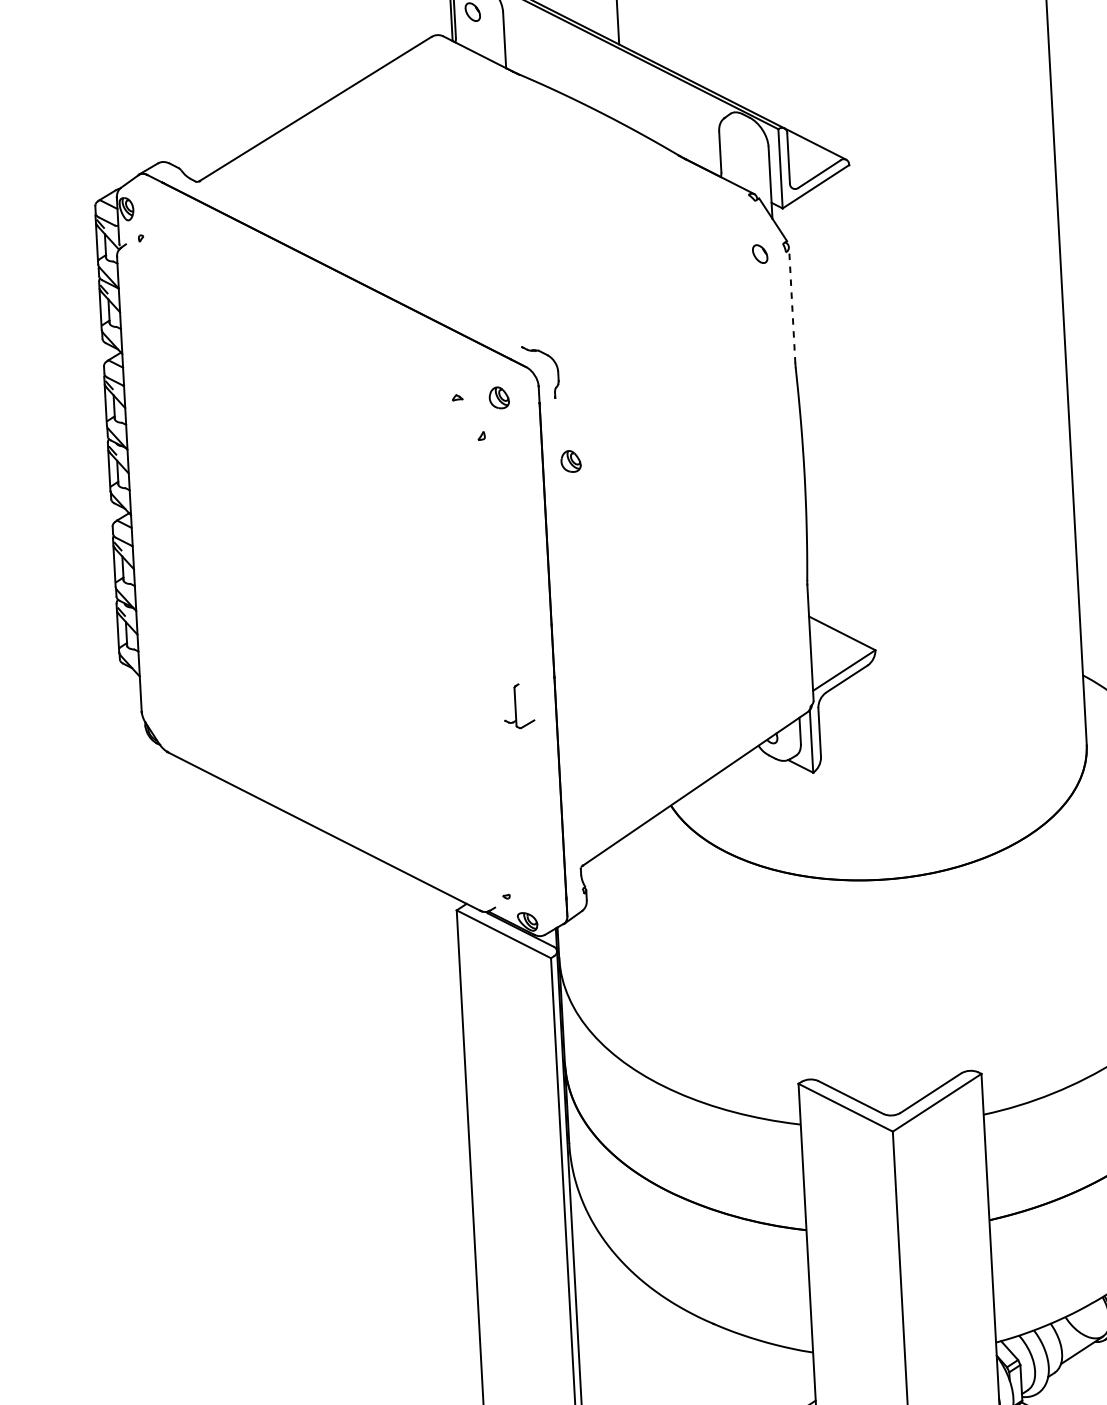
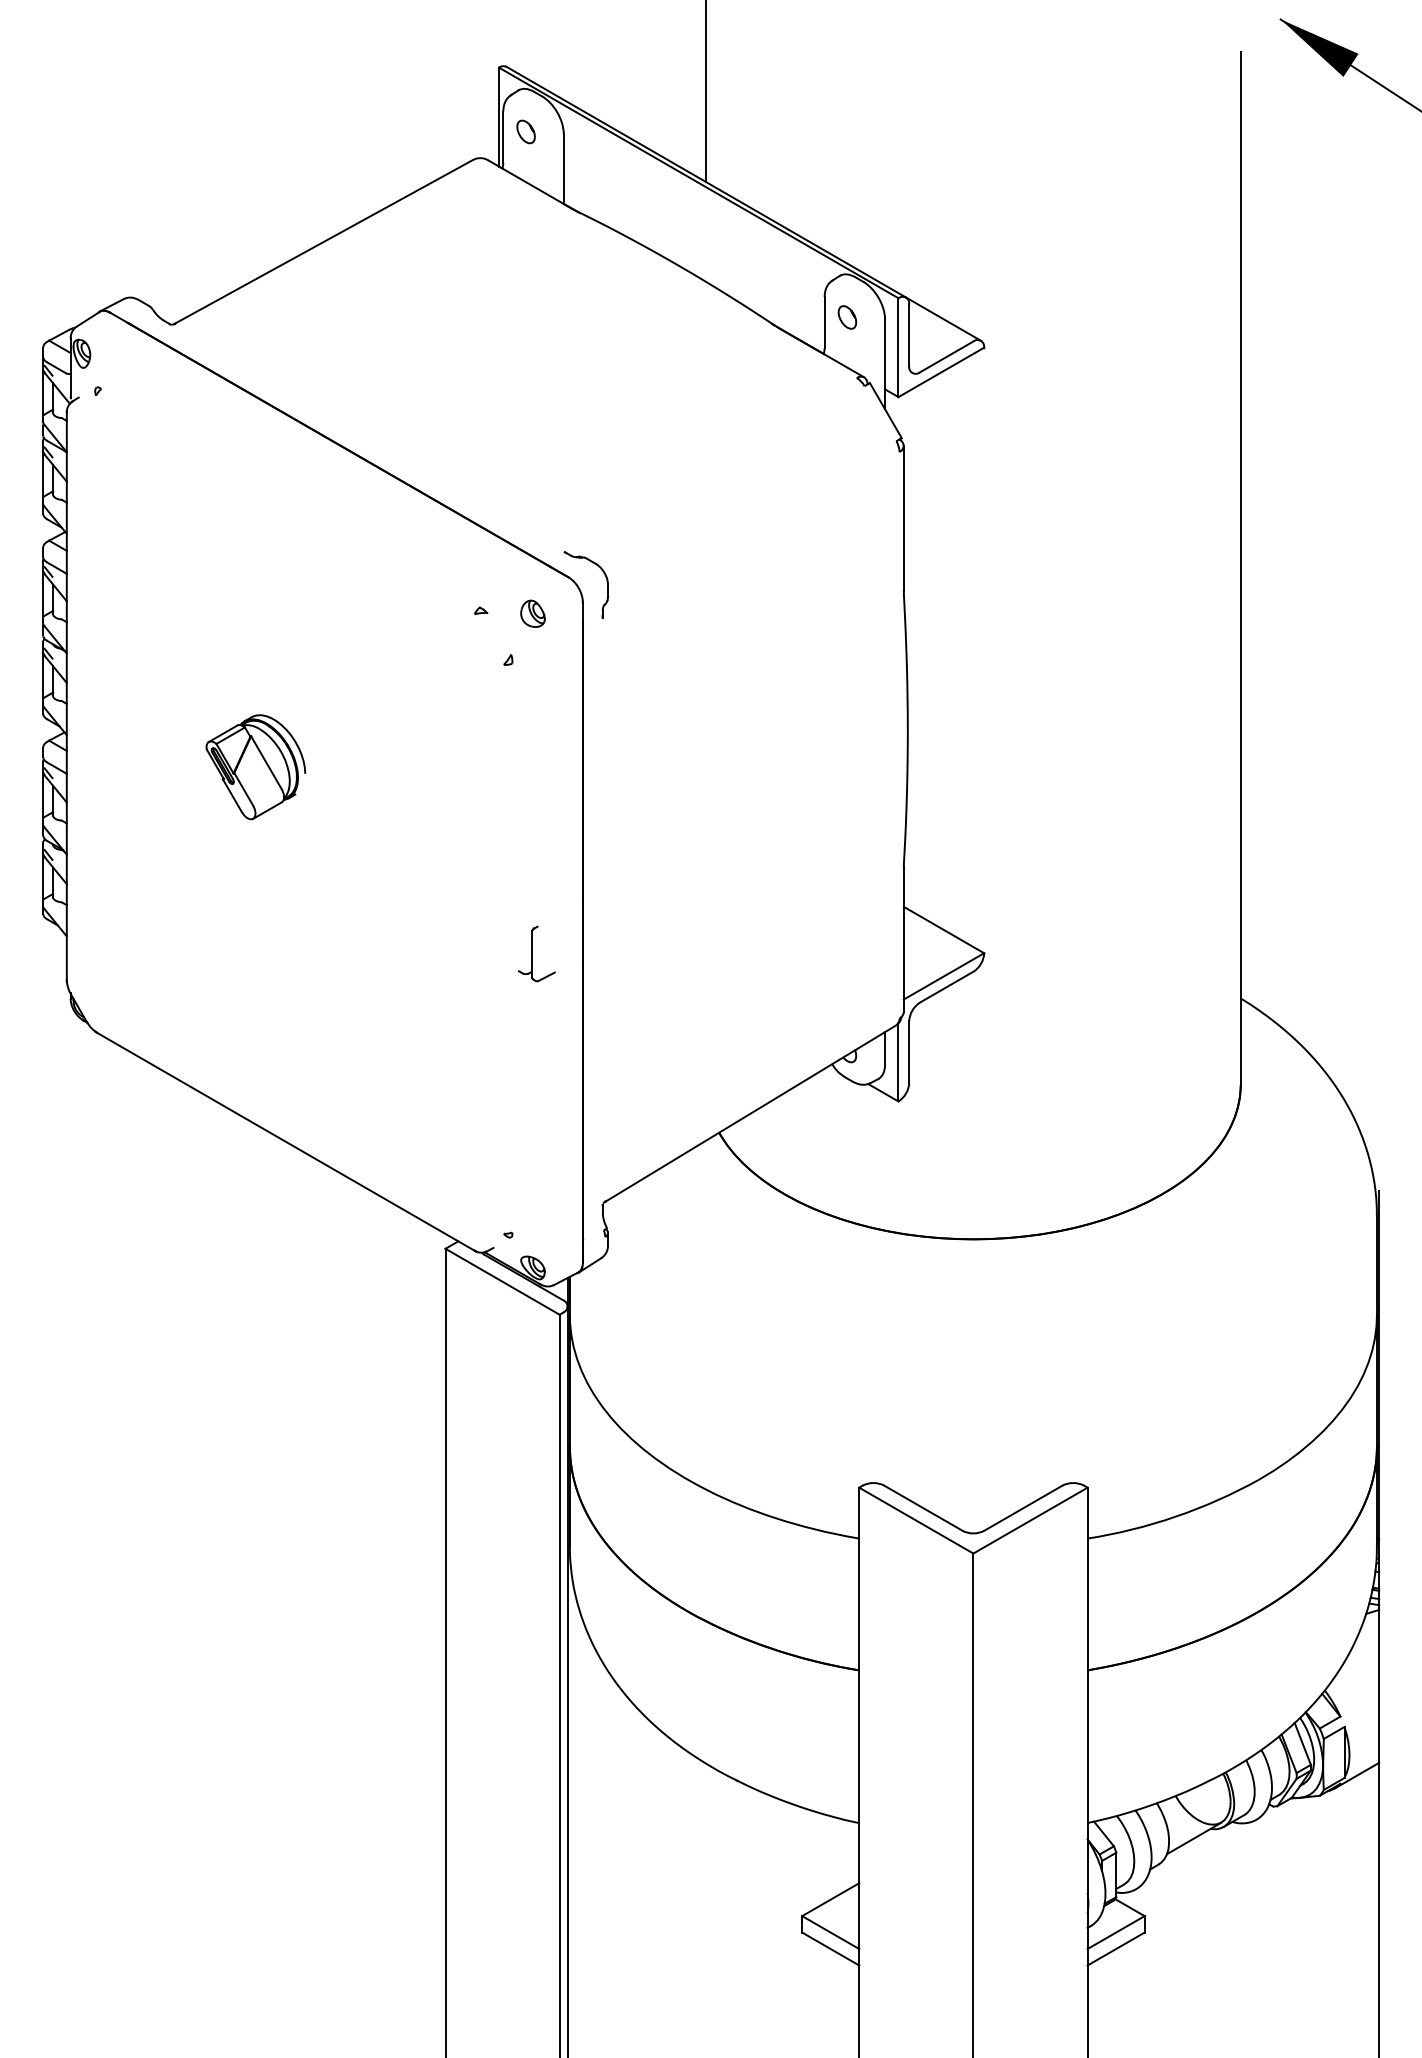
part: (760, 254) -> (847, 317), moved
line: (791, 305) -> (903, 518), dashed -> solid
part: (570, 461) -> (617, 697), removed
part: (283, 533) -> (255, 767), added
part: (518, 705) -> (536, 953), moved

